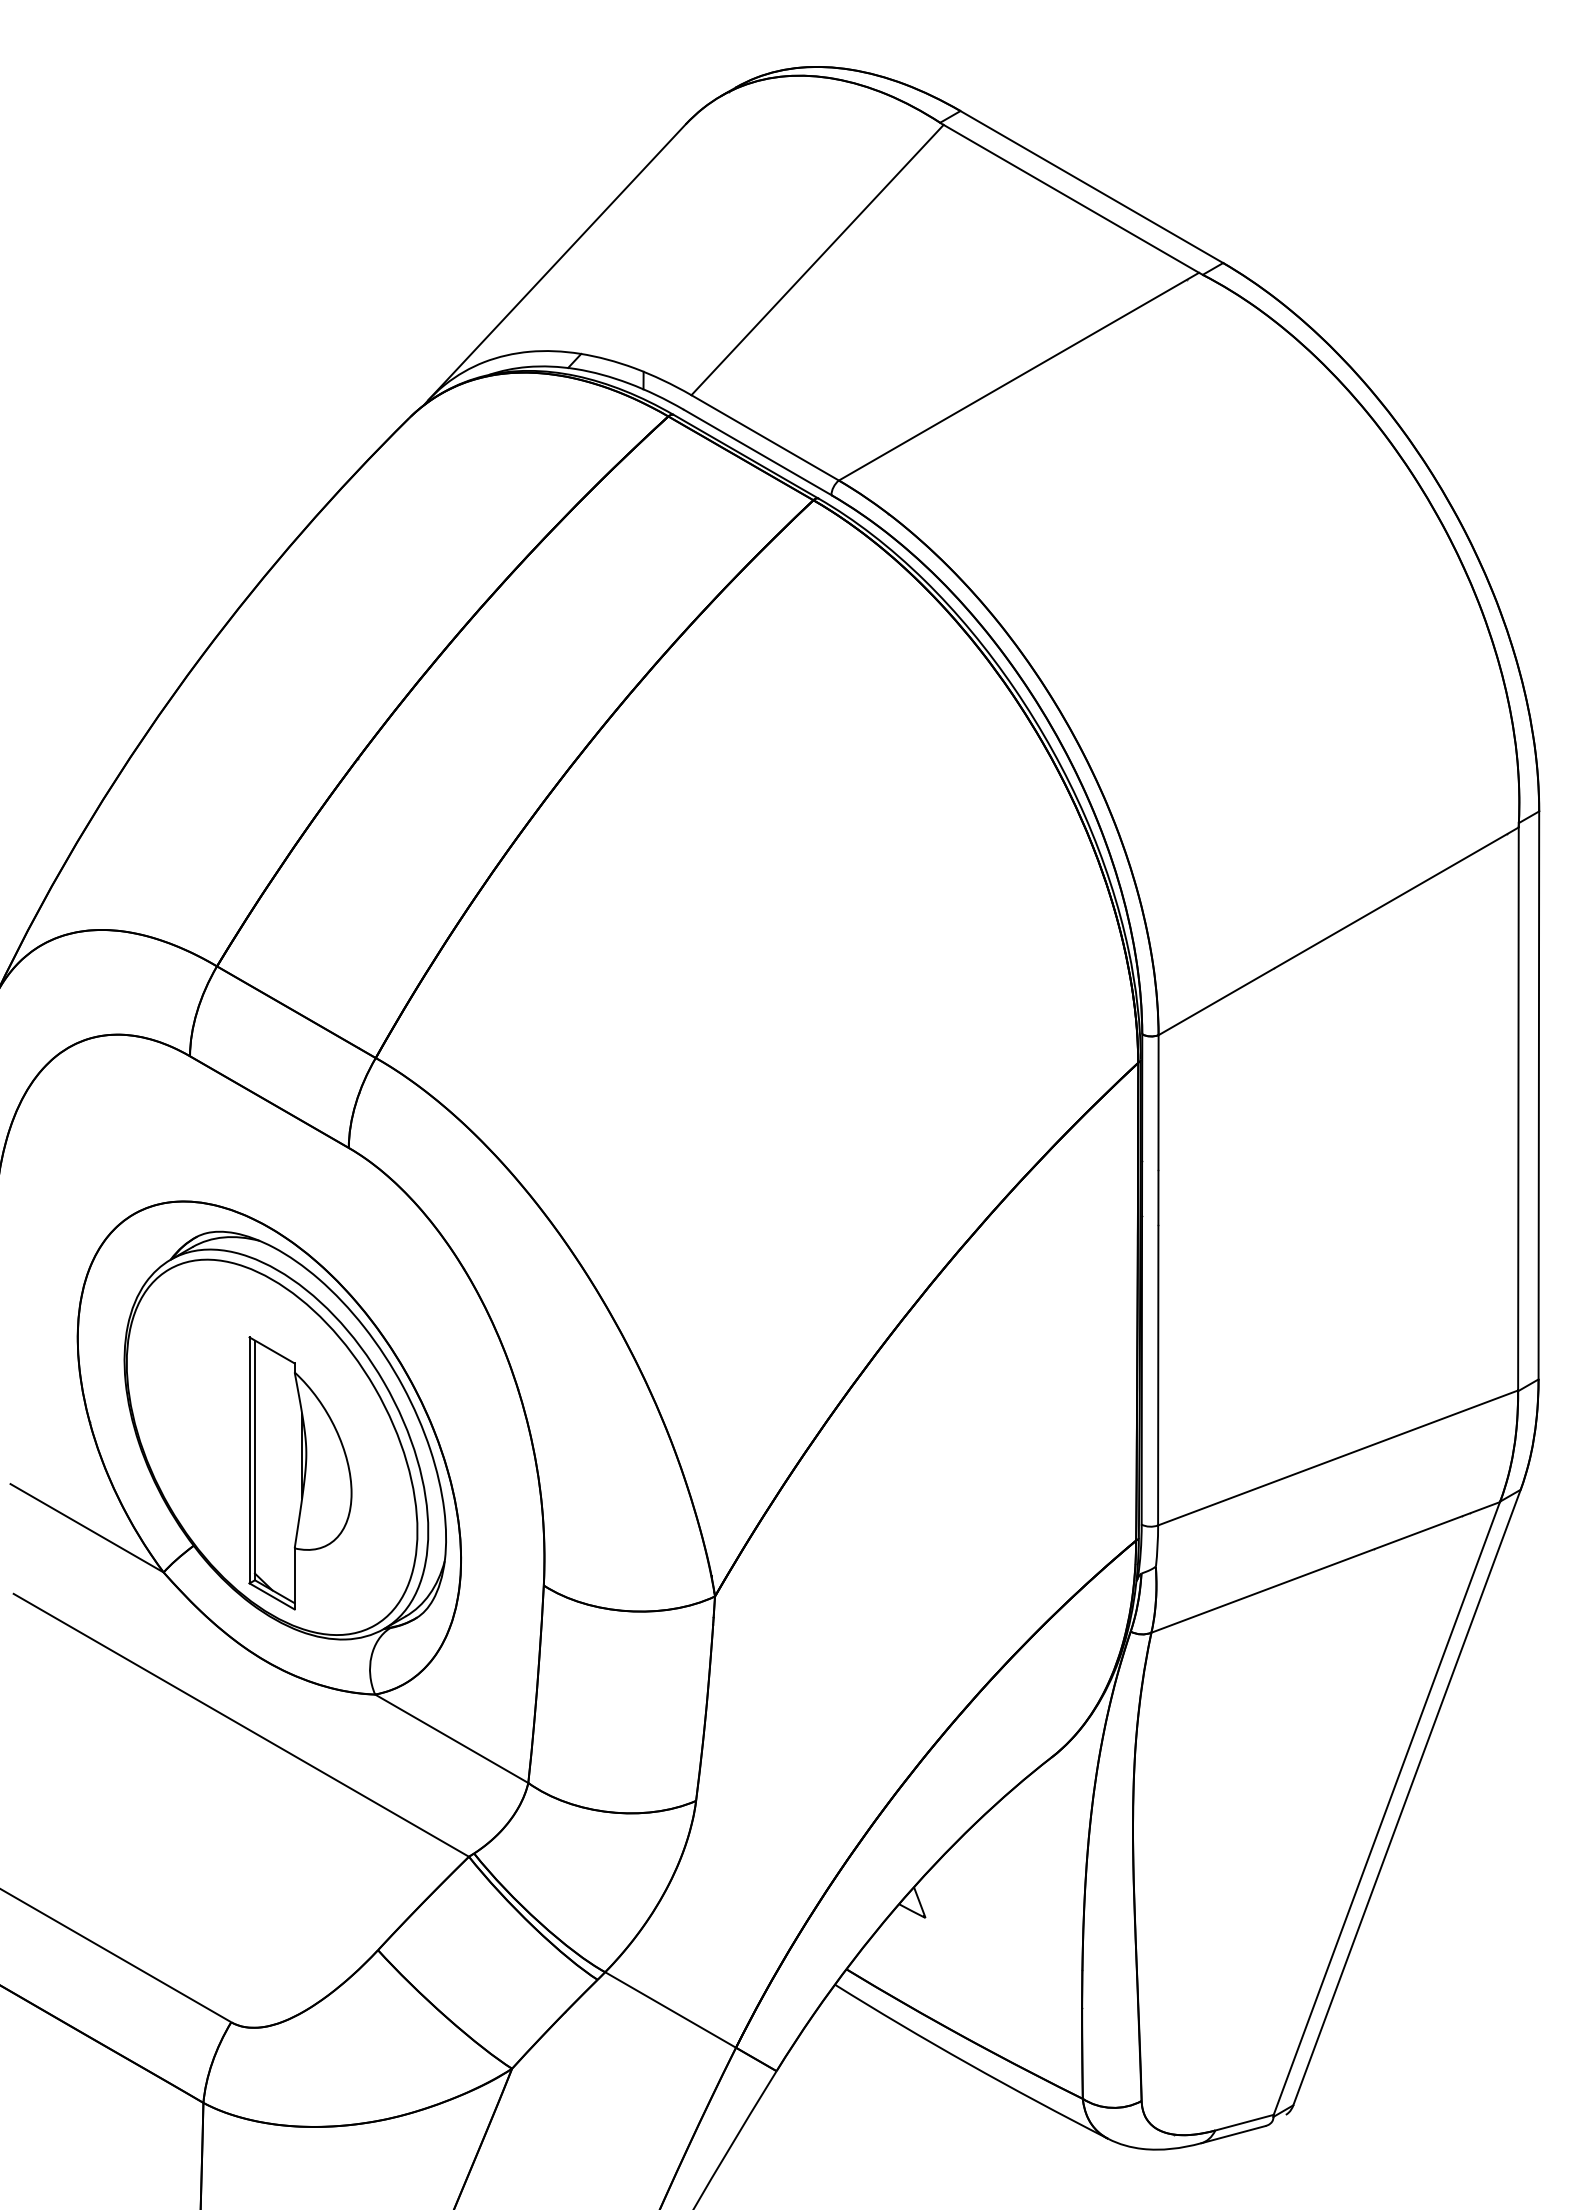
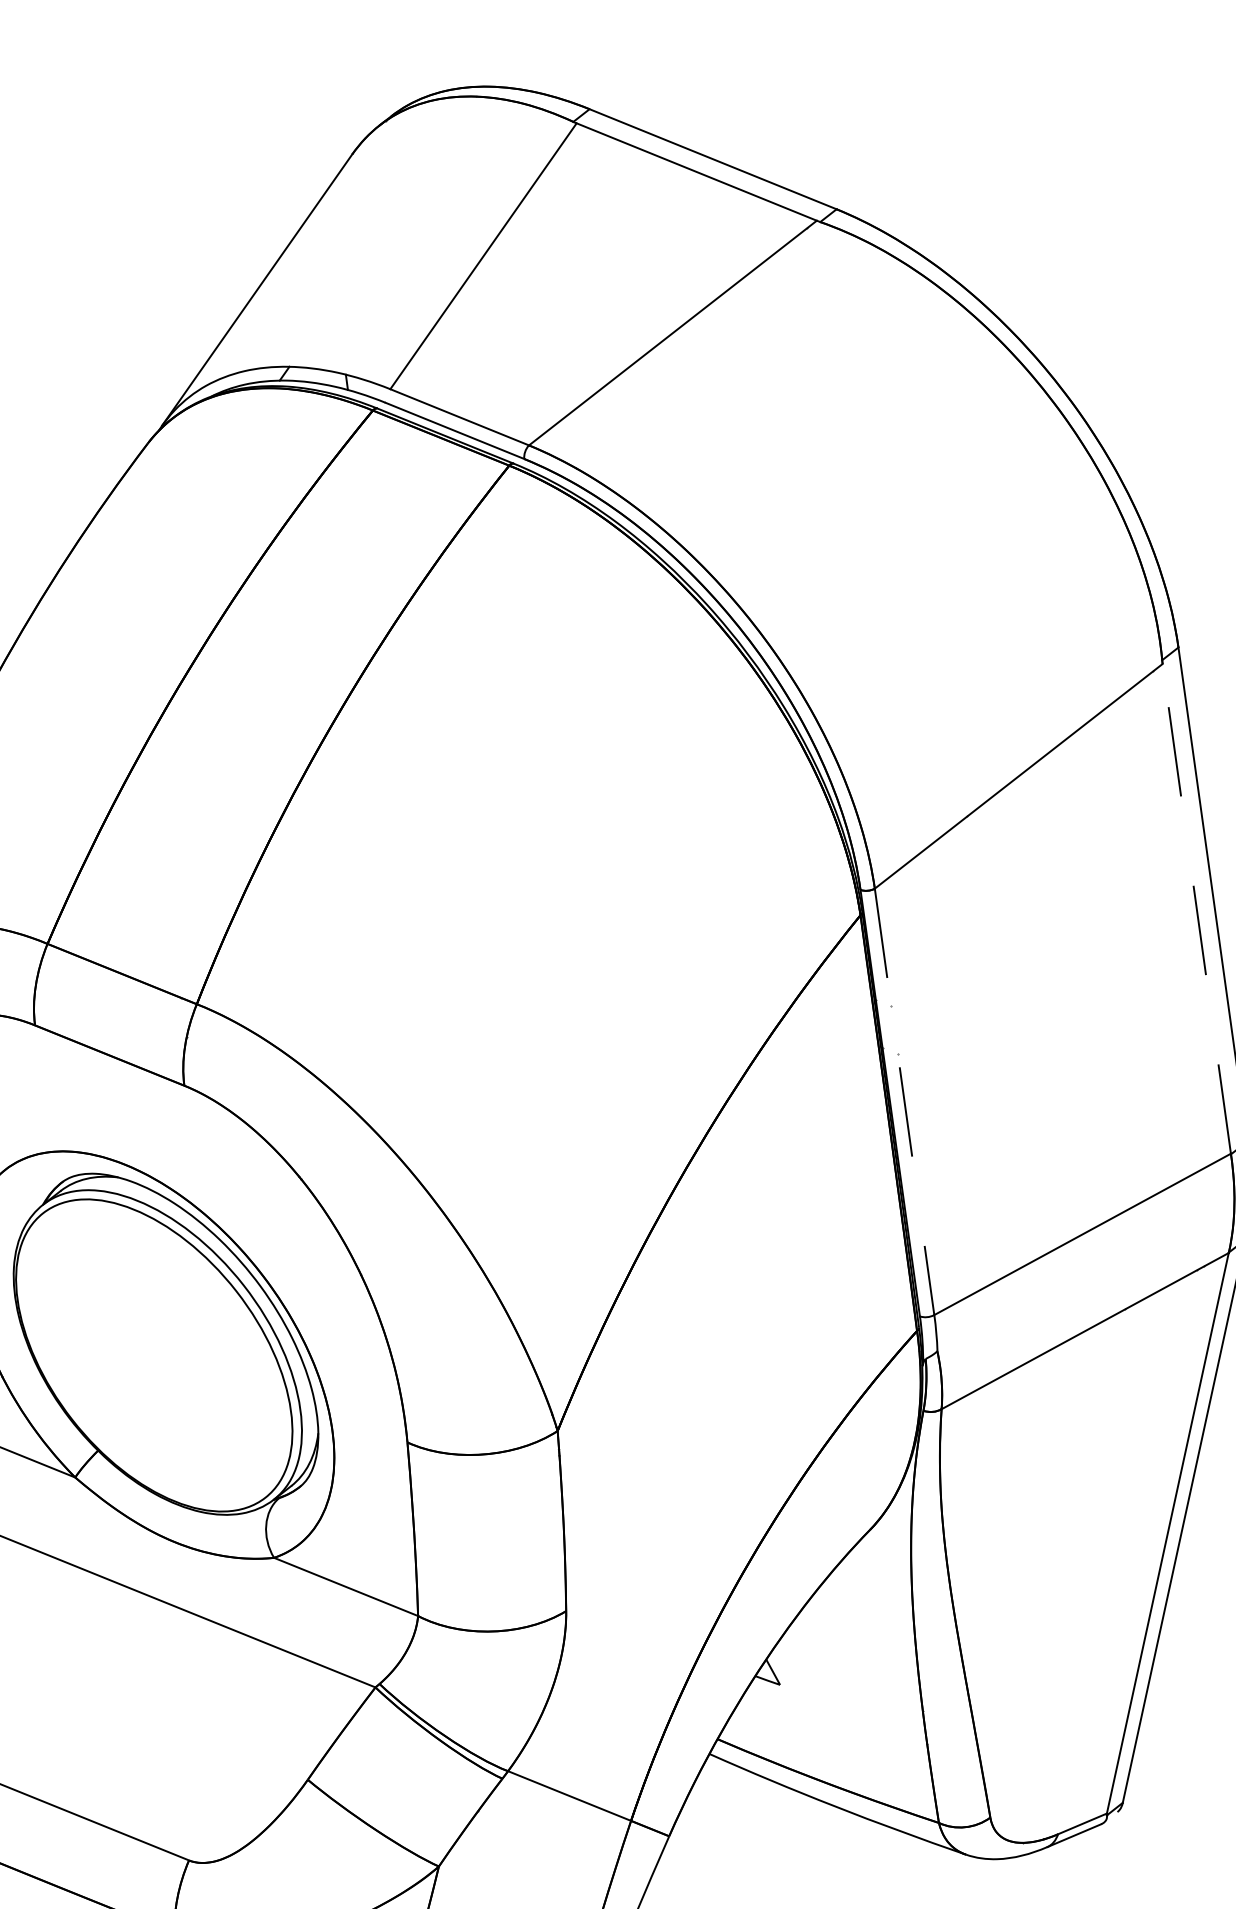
line: (1518, 1108) -> (1196, 908), solid -> dashed
line: (1158, 1280) -> (904, 1102), solid -> dashed
part: (300, 1473) -> (182, 1374), removed

